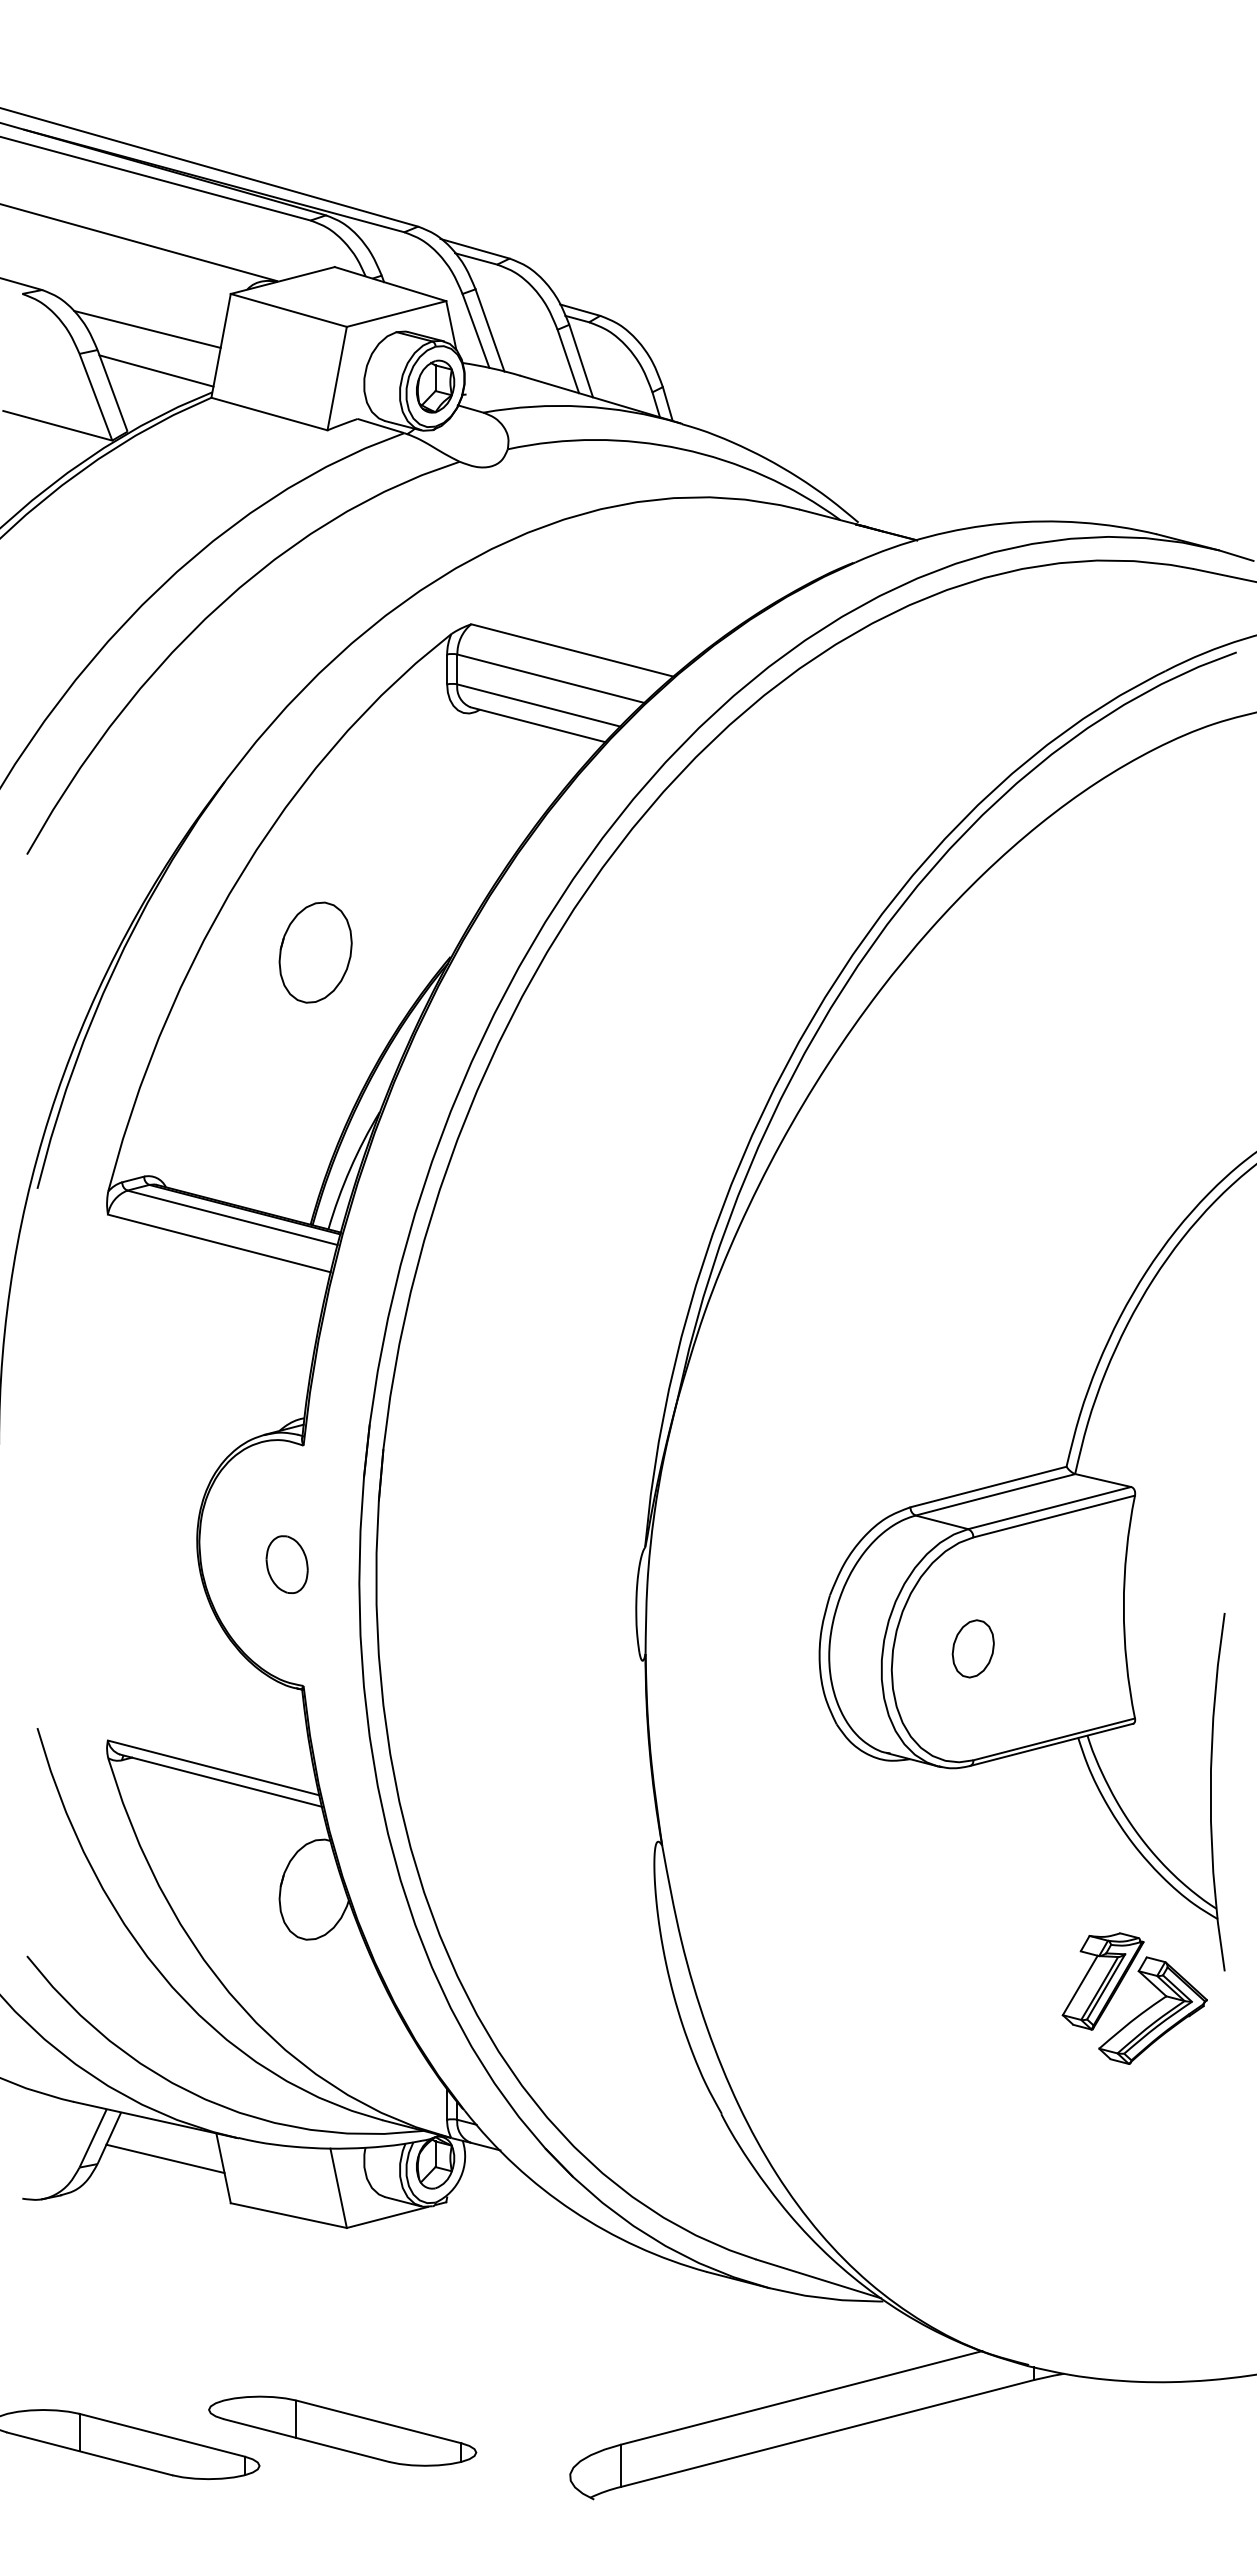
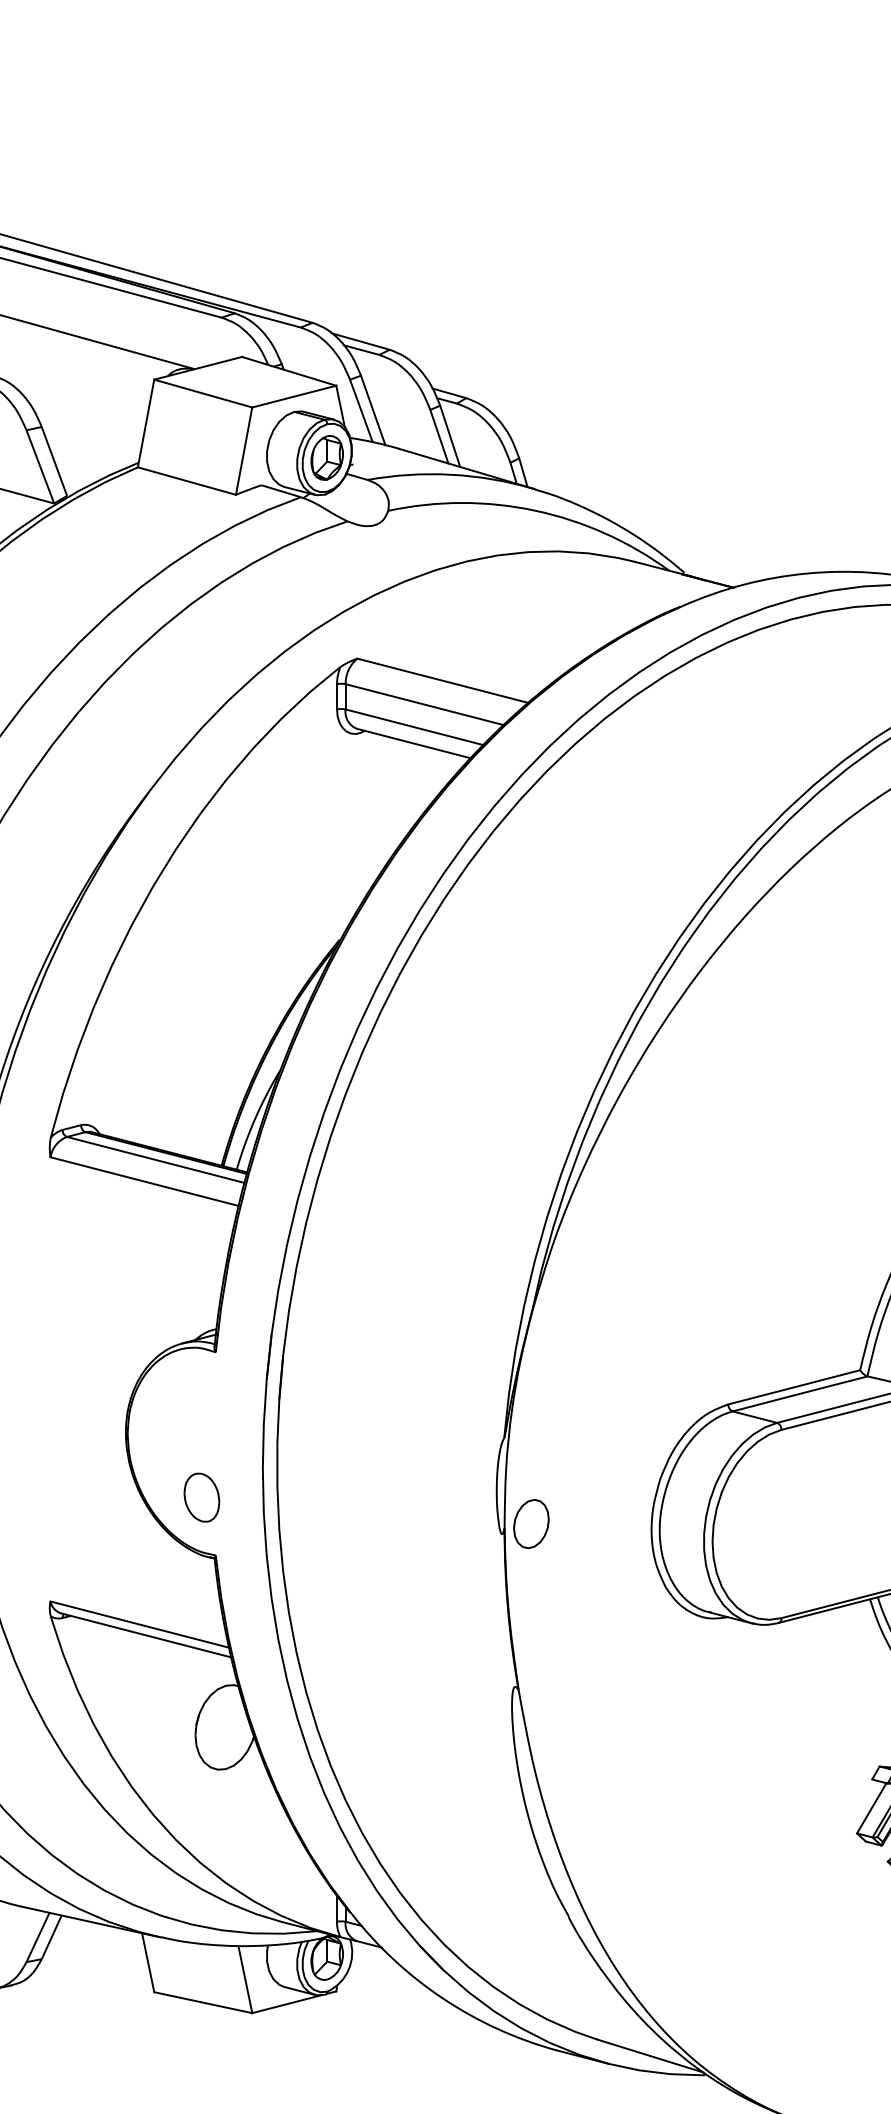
line: (147, 329) -> (83, 409), removed
line: (156, 370) -> (91, 444), removed
part: (315, 952) -> (225, 935), removed
part: (286, 1564) -> (201, 1497), moved
part: (972, 1648) -> (530, 1523), moved
line: (165, 2158) -> (99, 1954), removed

